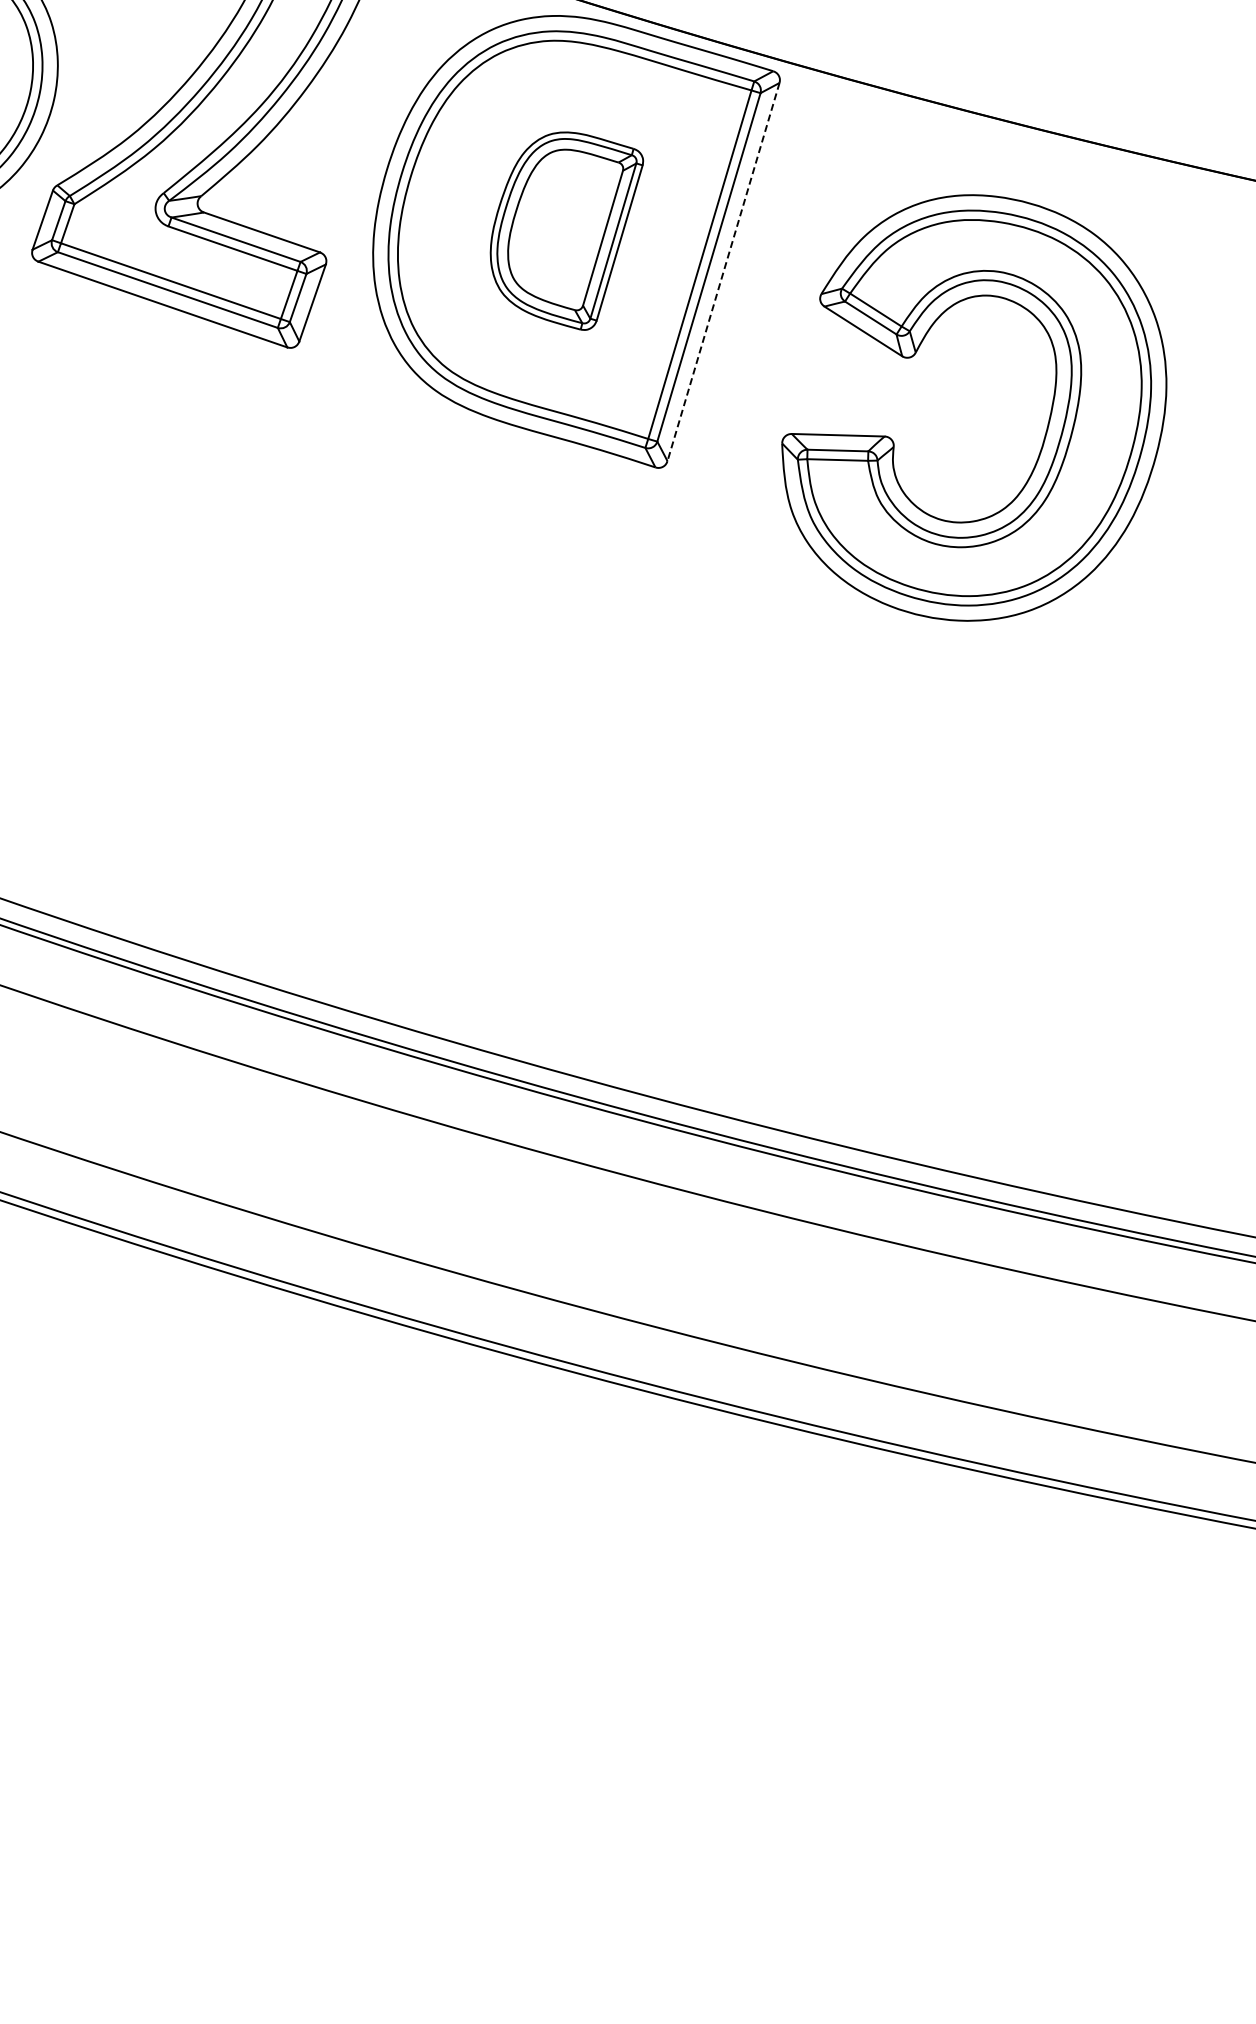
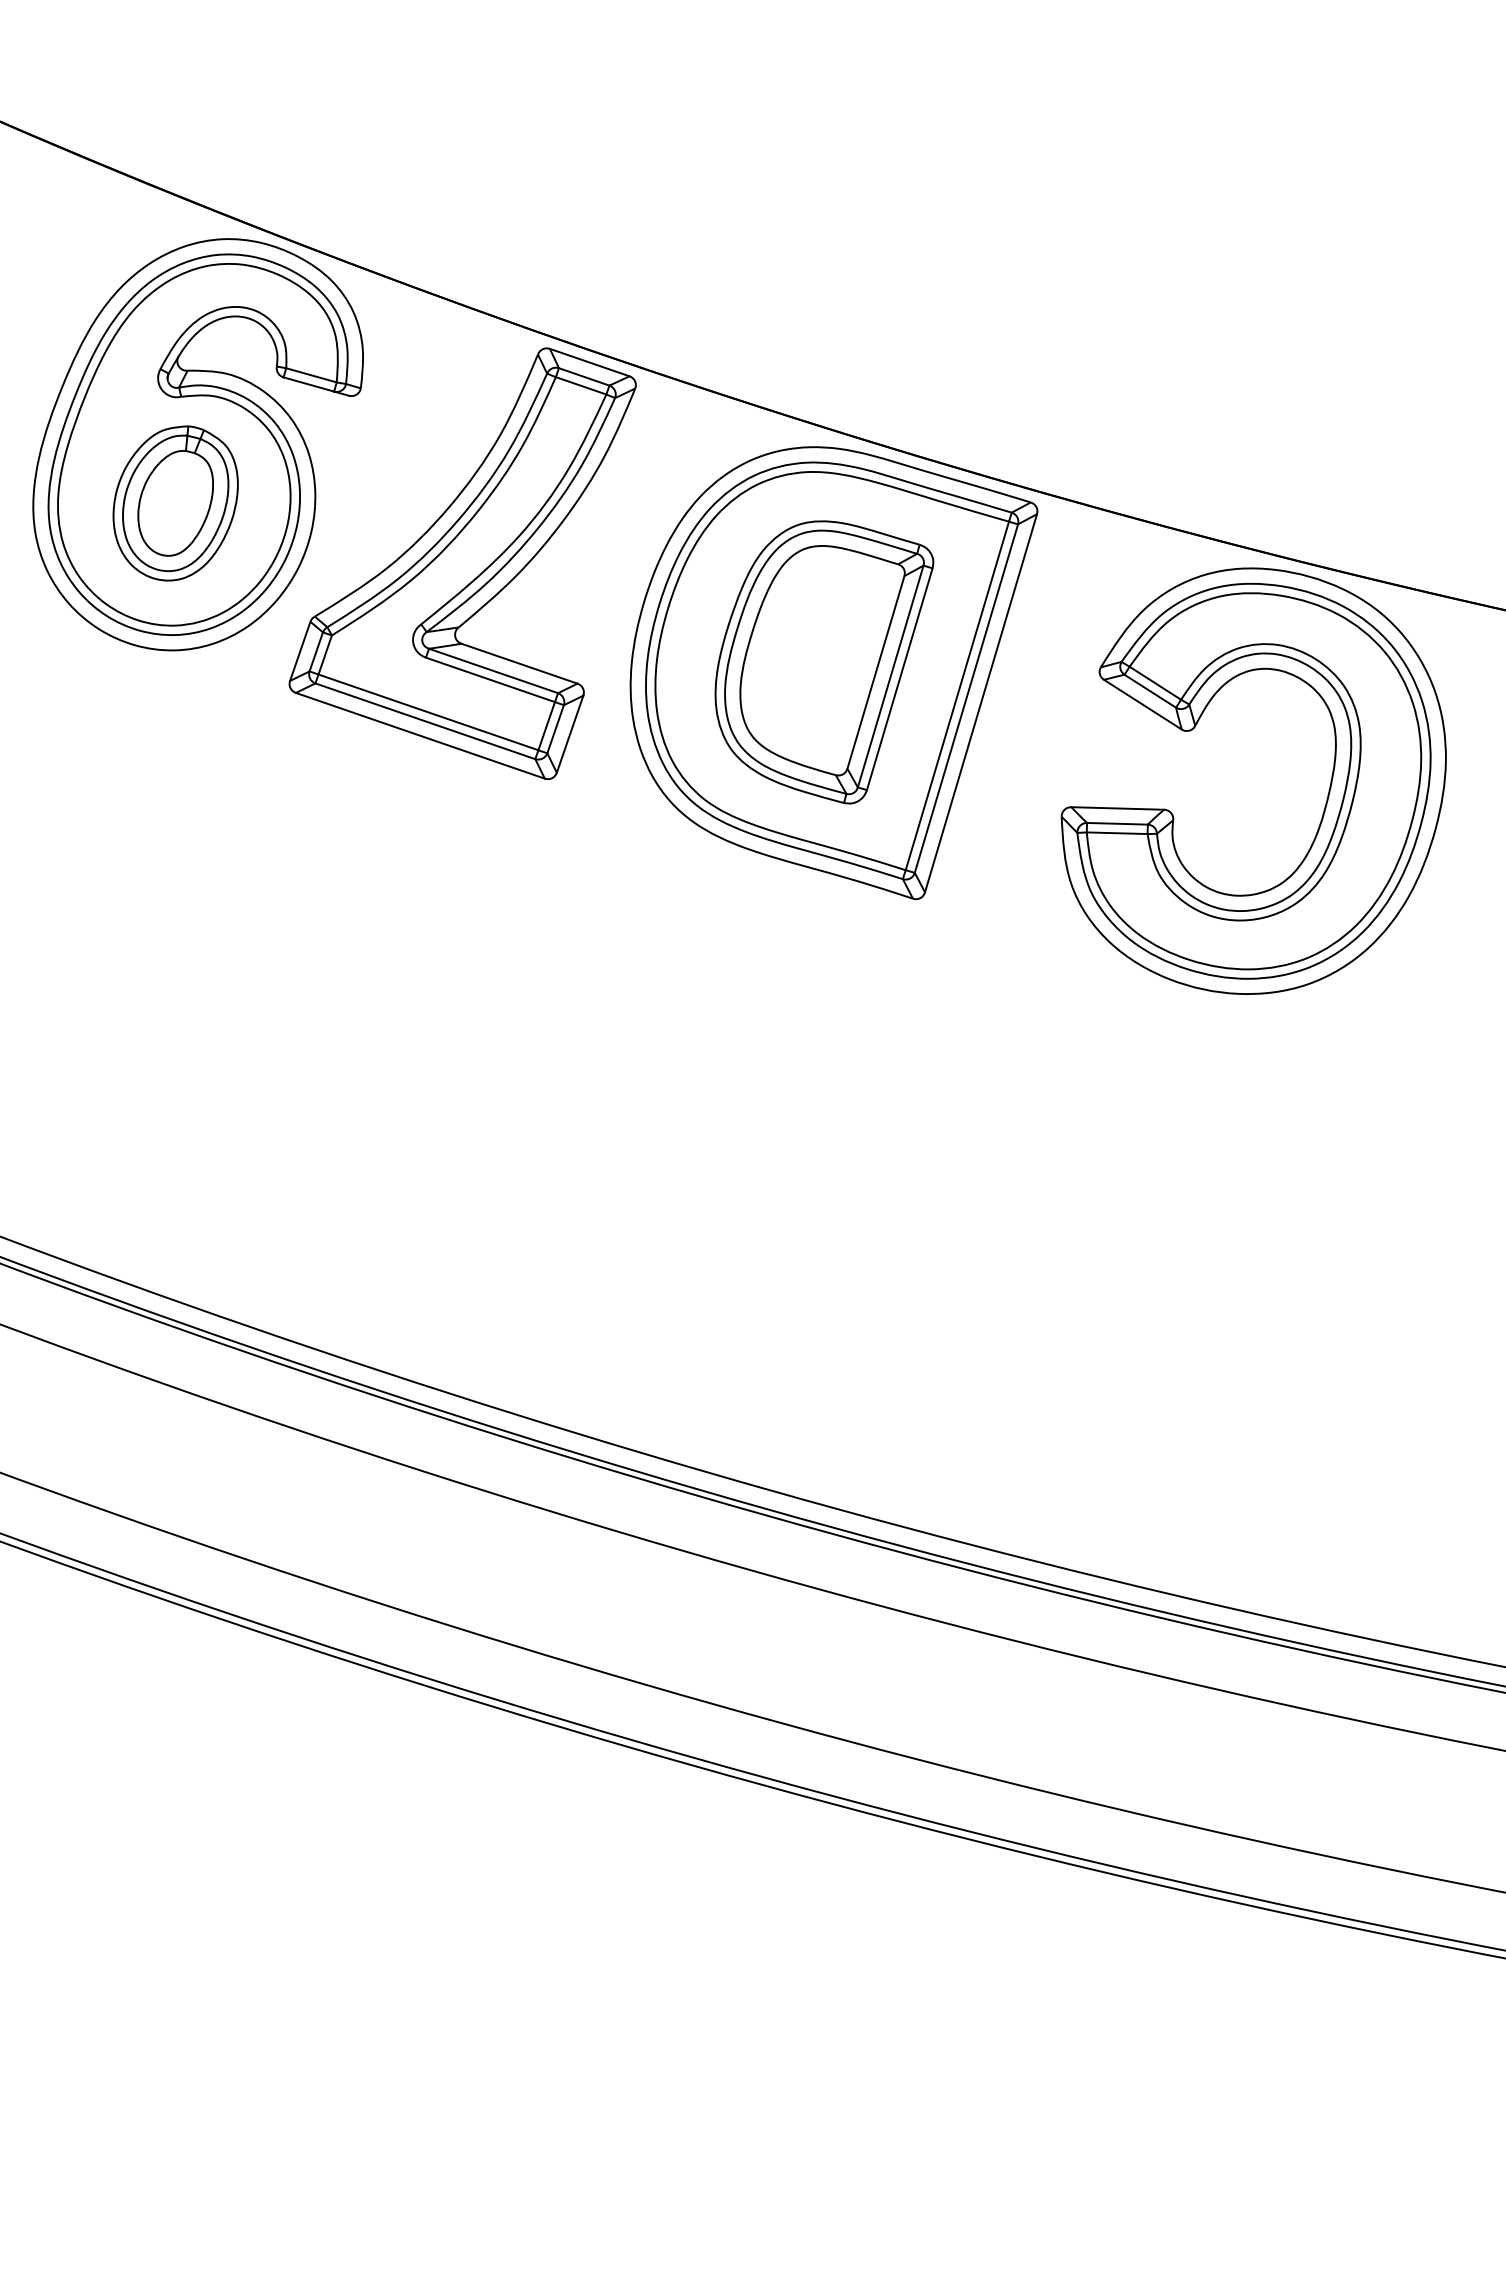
part: (567, 231) -> (824, 662), size x1.43
line: (723, 272) -> (980, 703), dashed -> solid
part: (1047, 425) -> (1326, 798), moved

